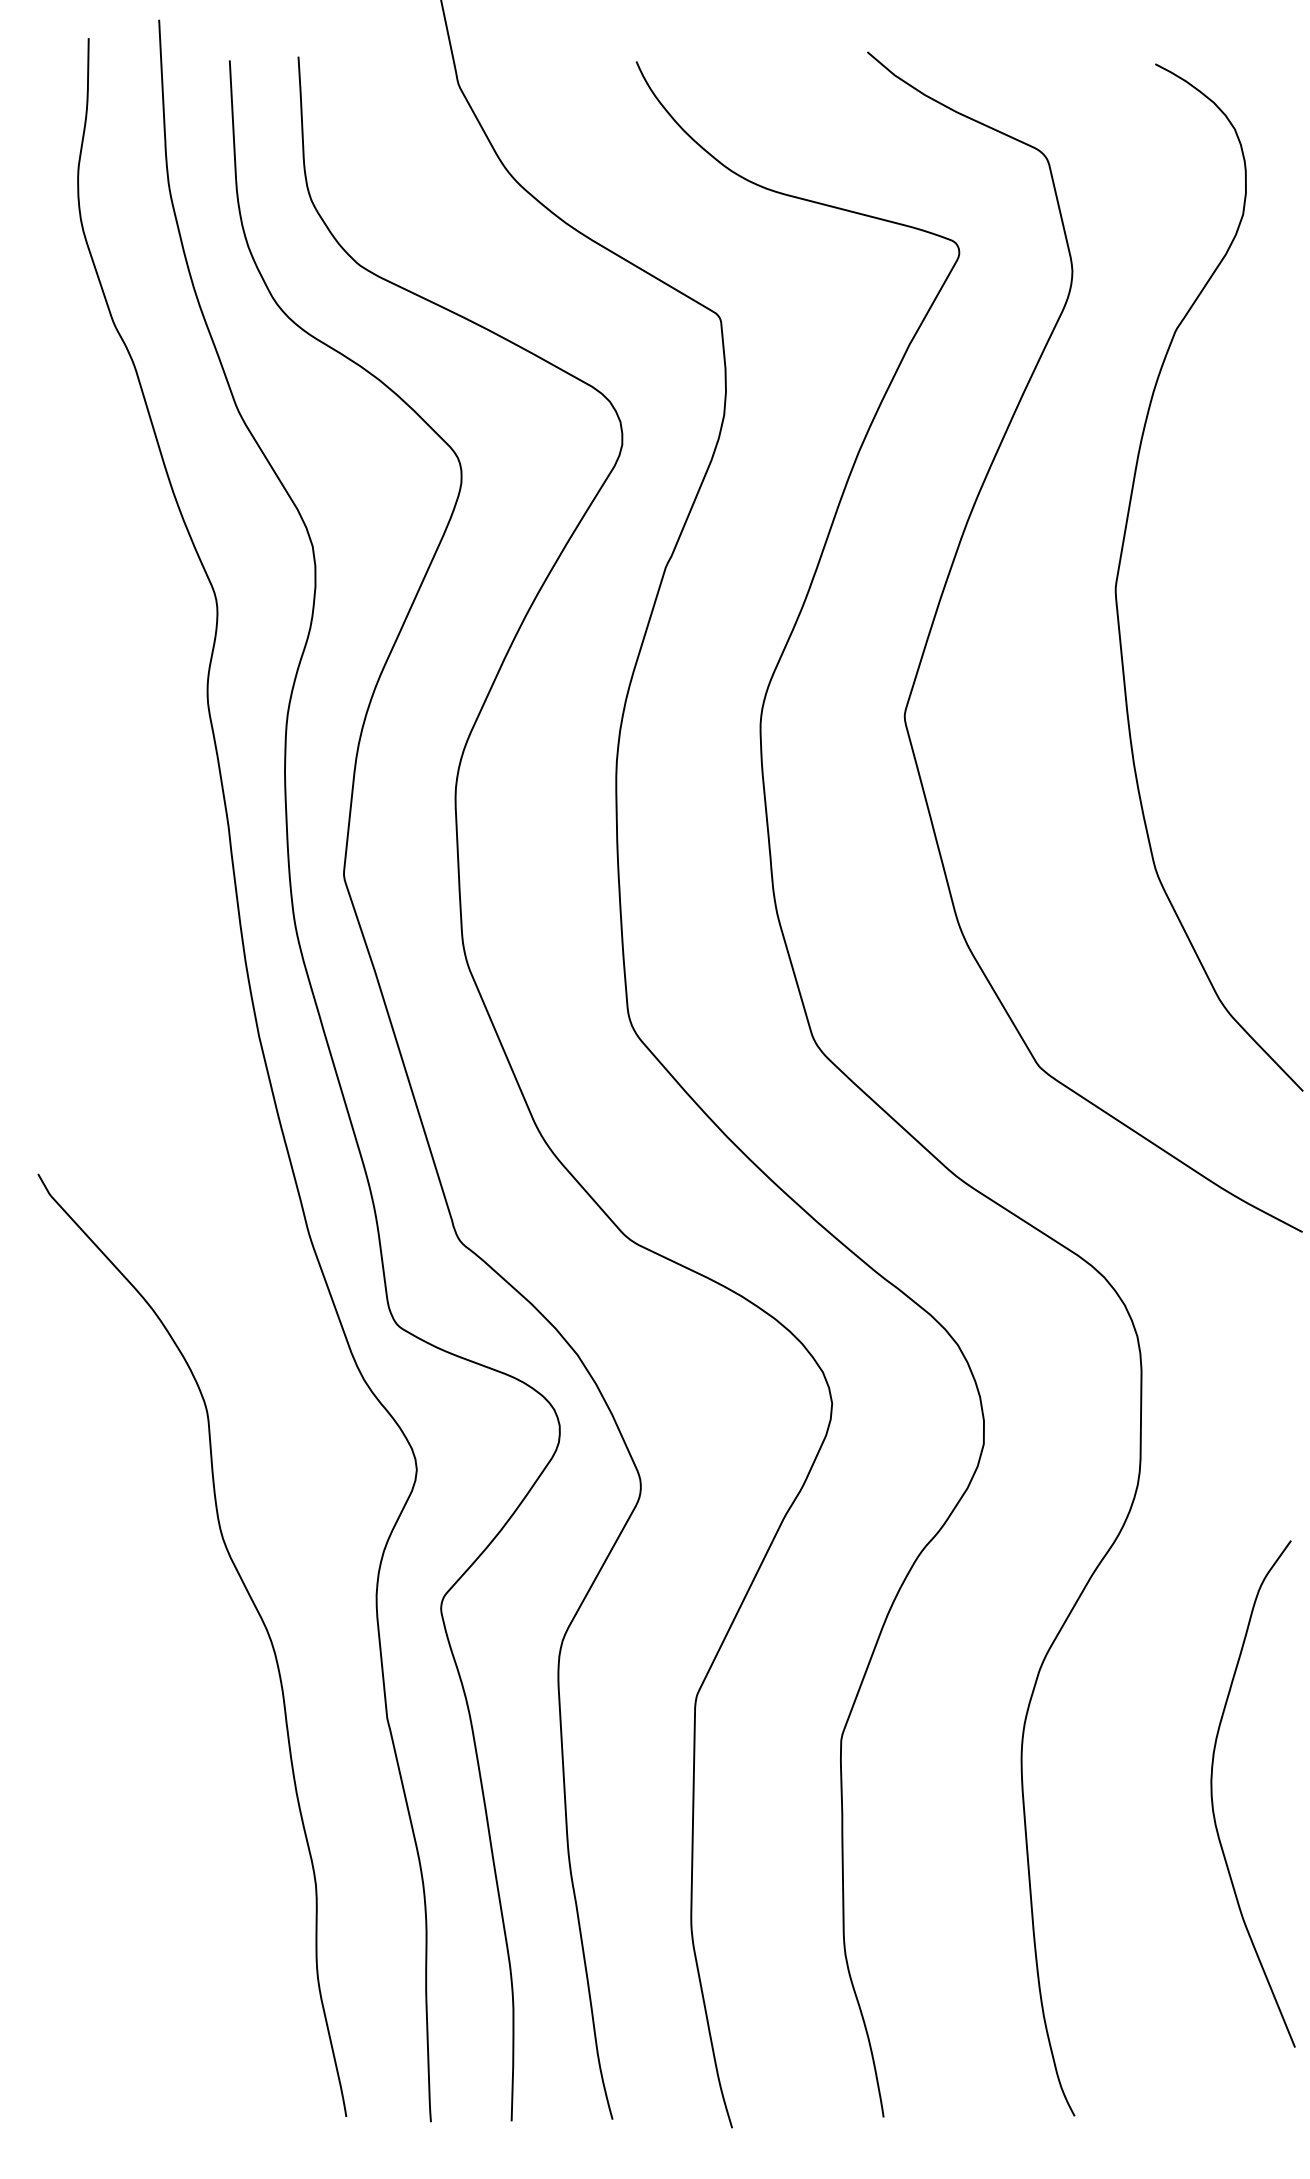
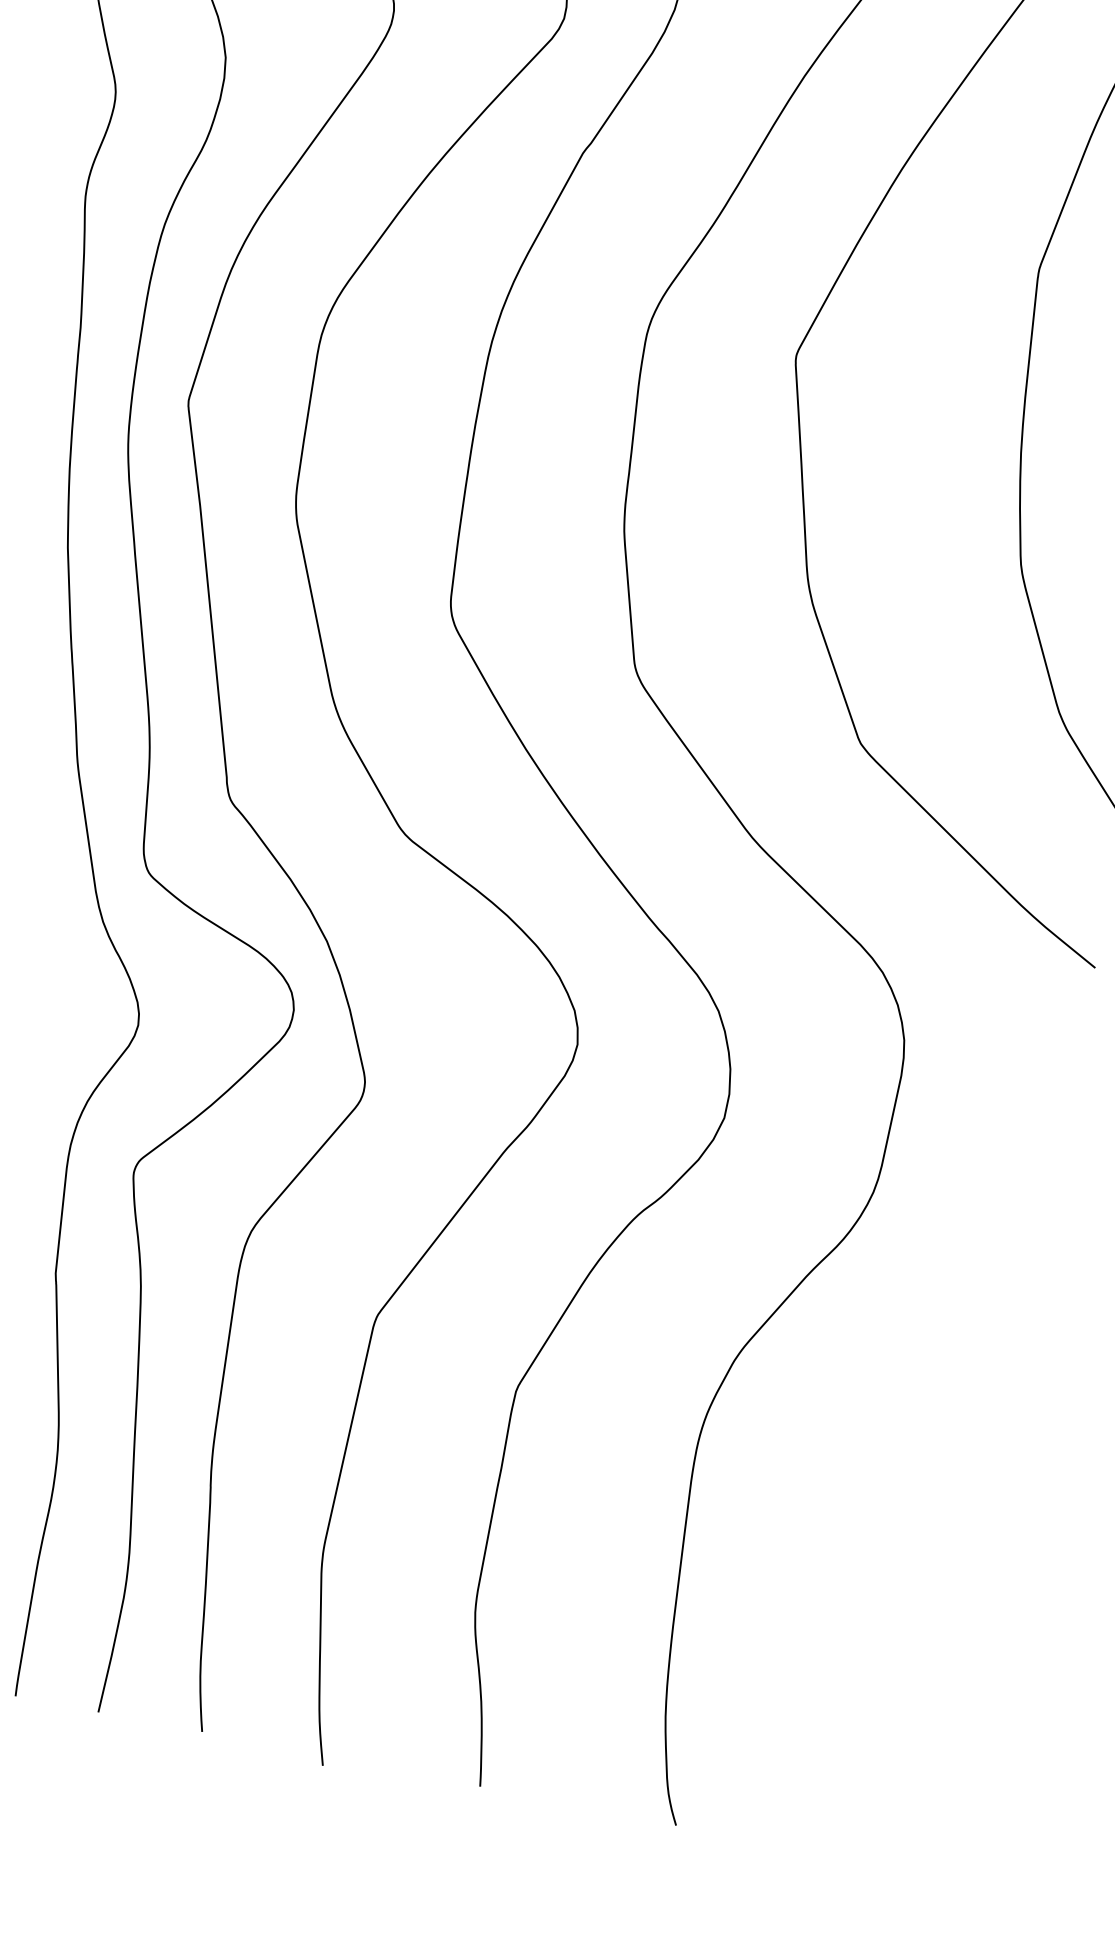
curve: (1213, 1801) -> (884, 1532), removed

